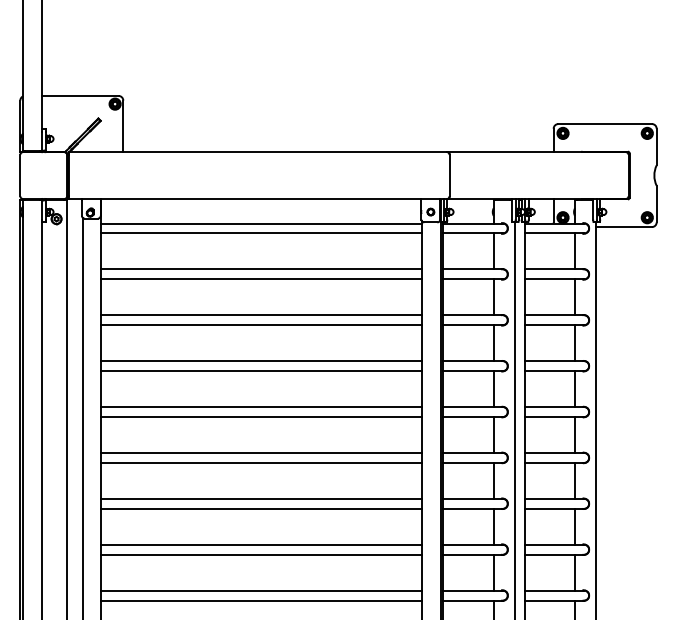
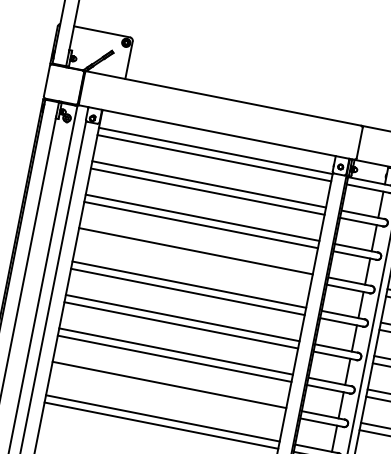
line: (261, 371) -> (194, 258), removed
line: (261, 554) -> (167, 392), removed

